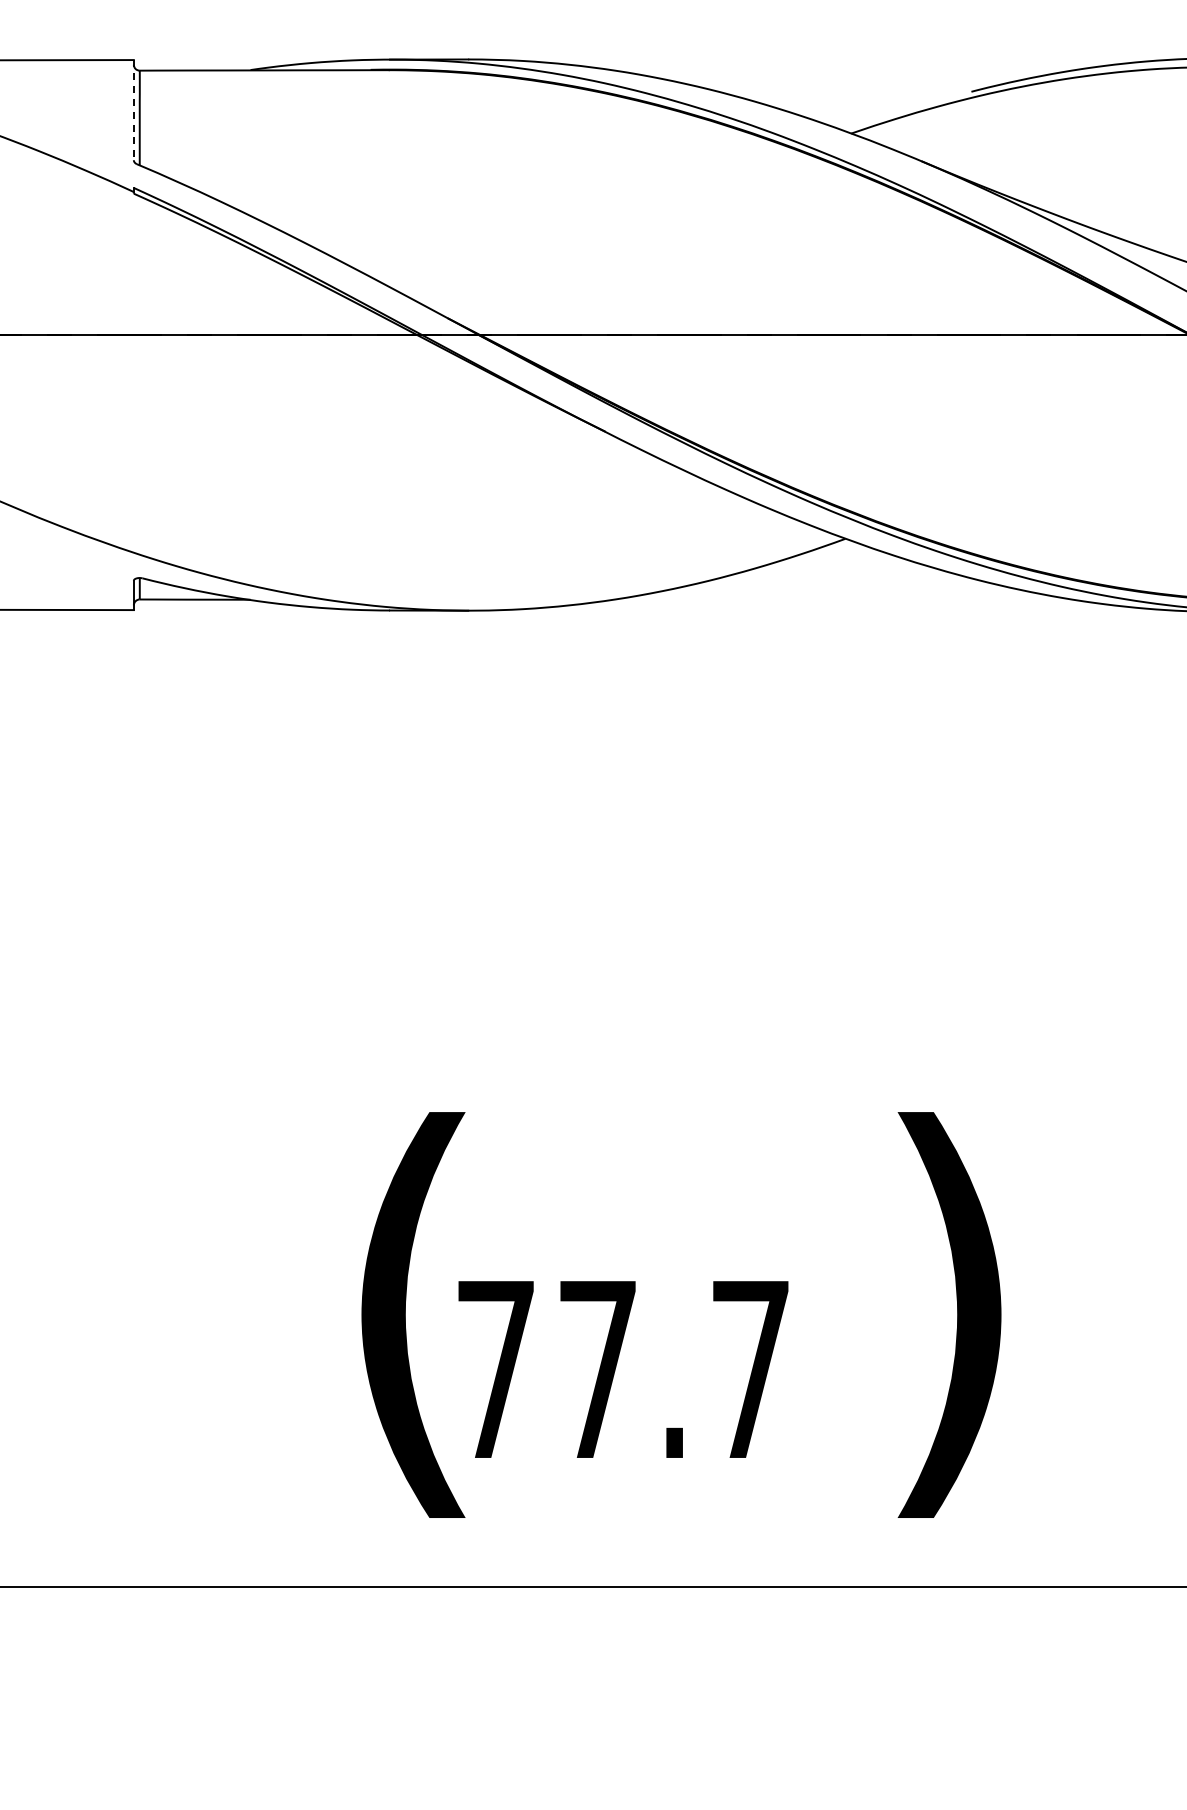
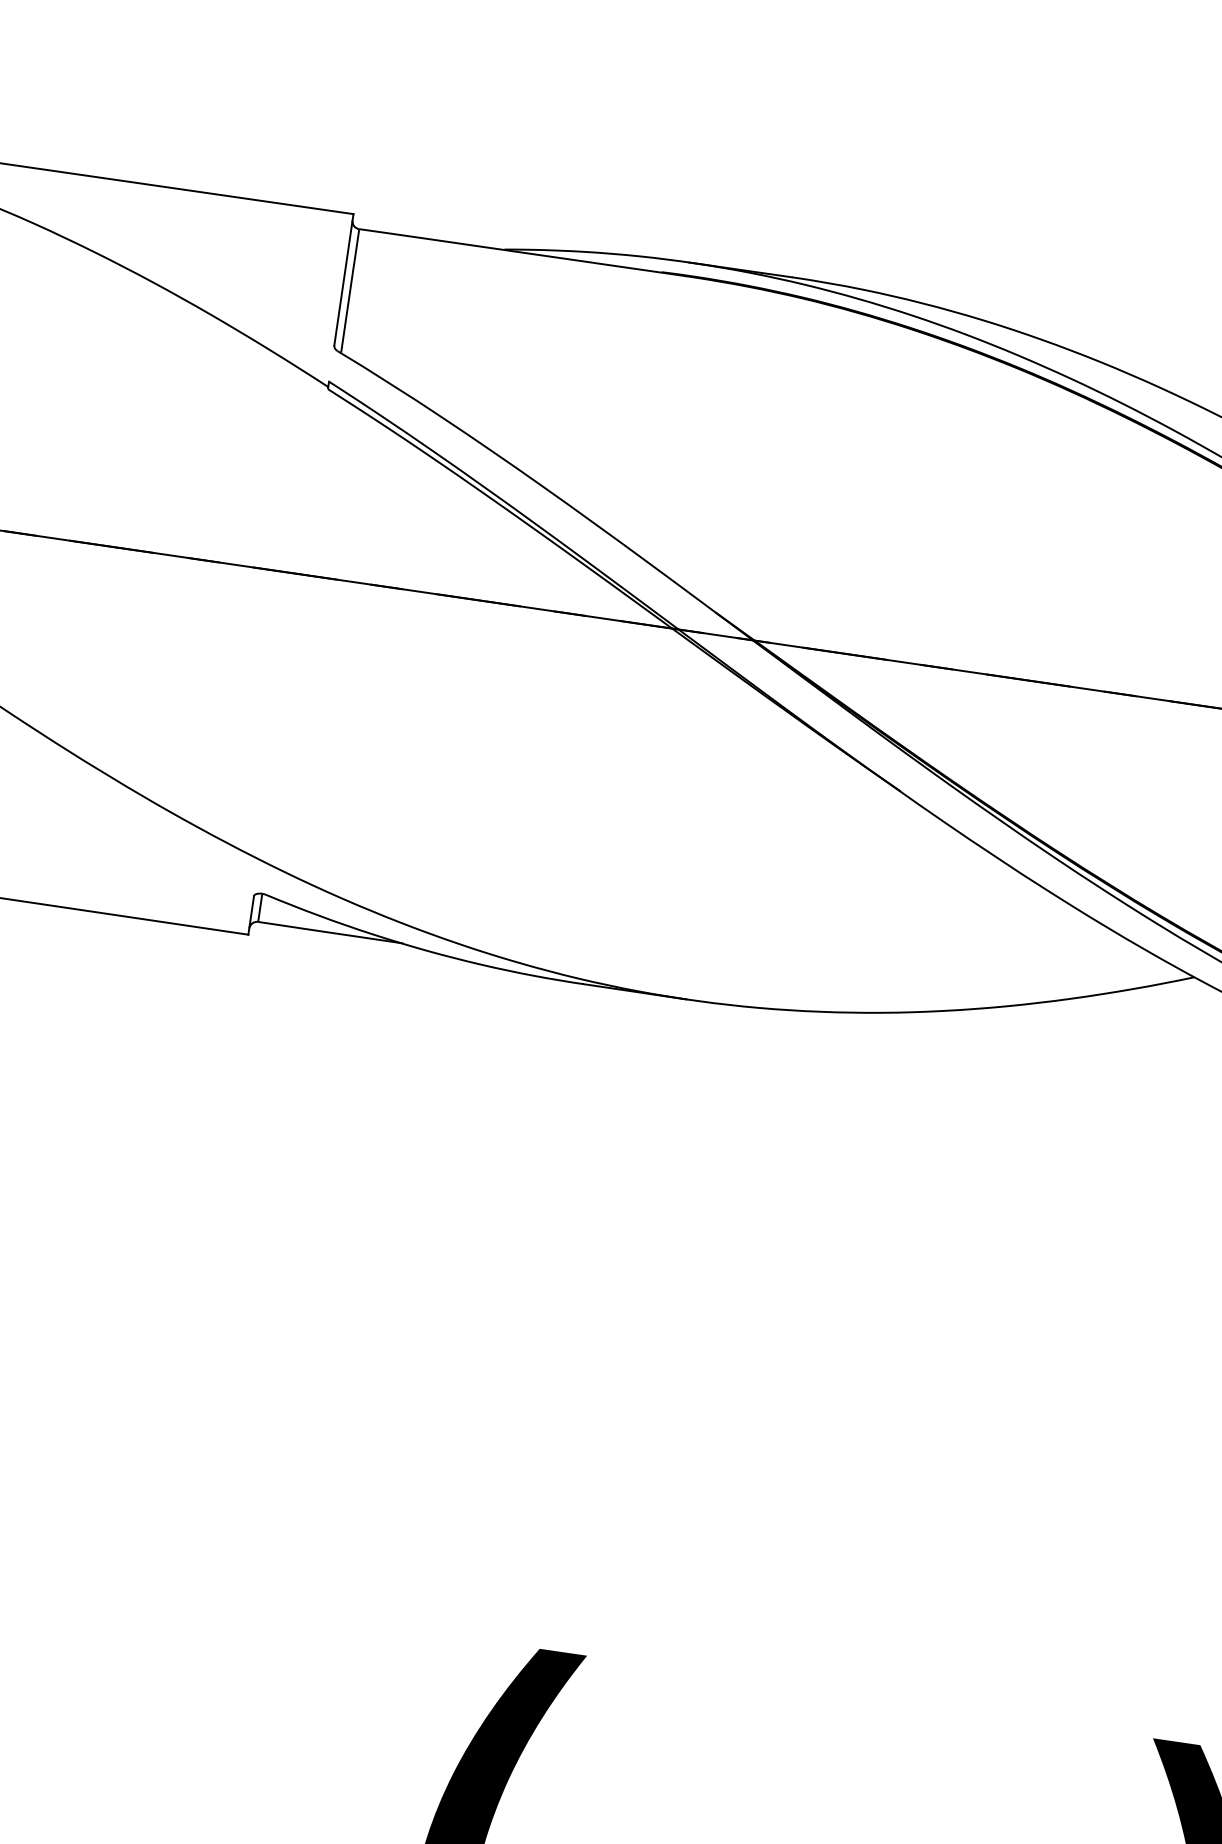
line: (133, 110) -> (343, 280), dashed -> solid

